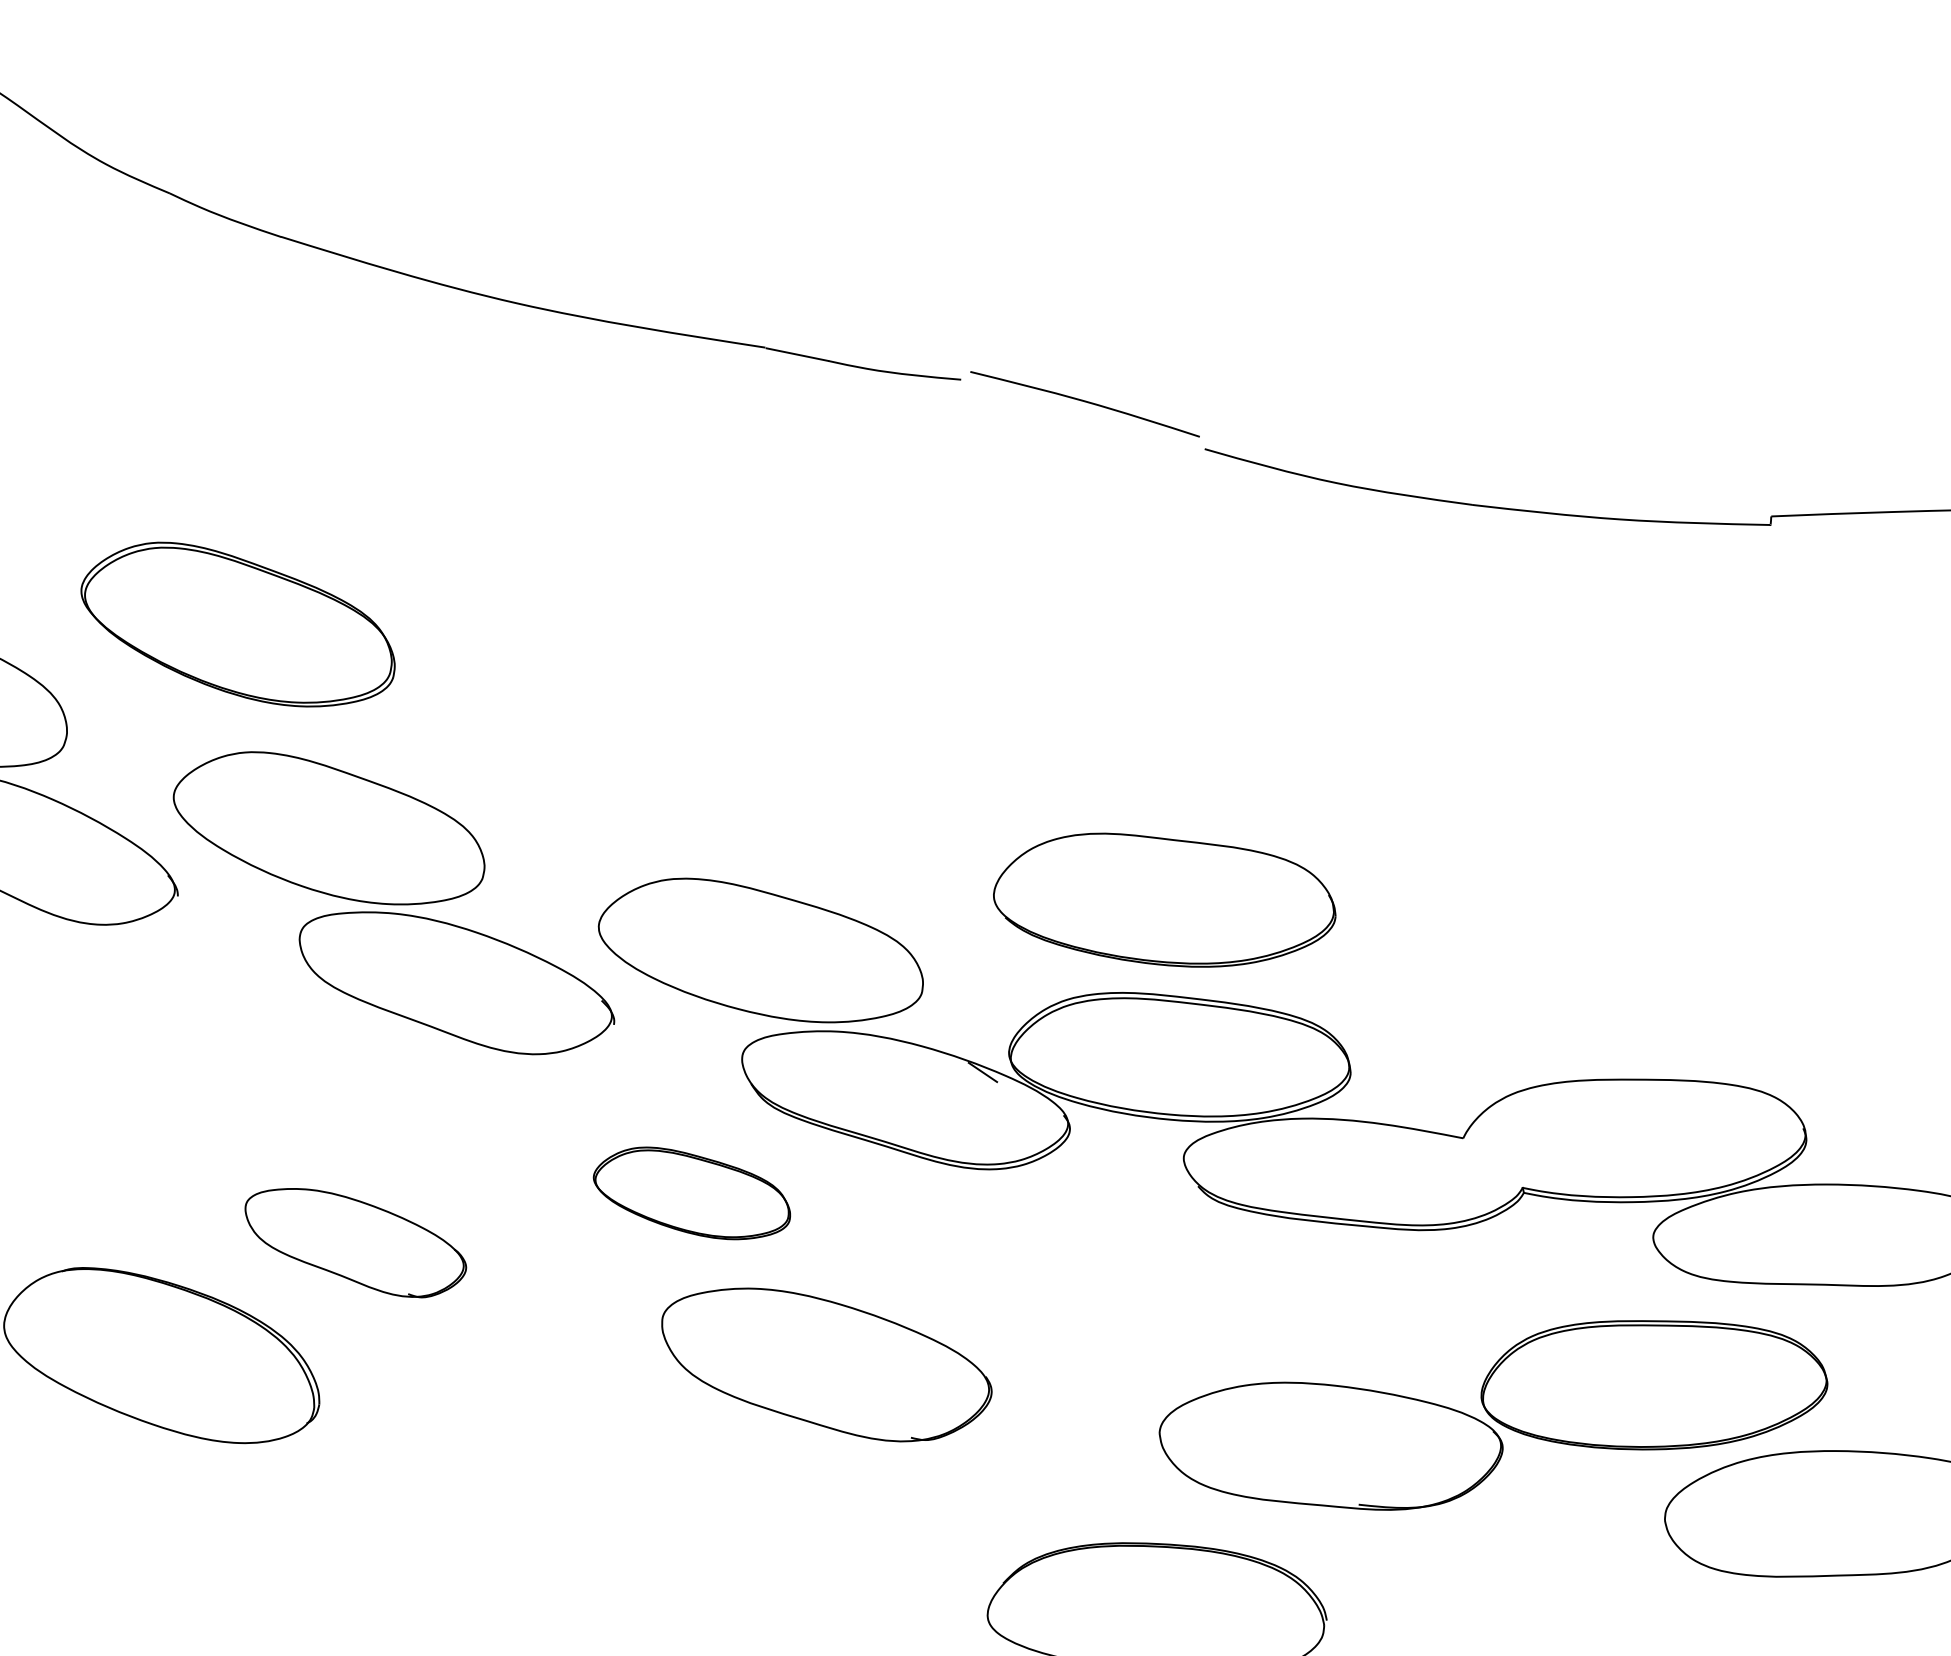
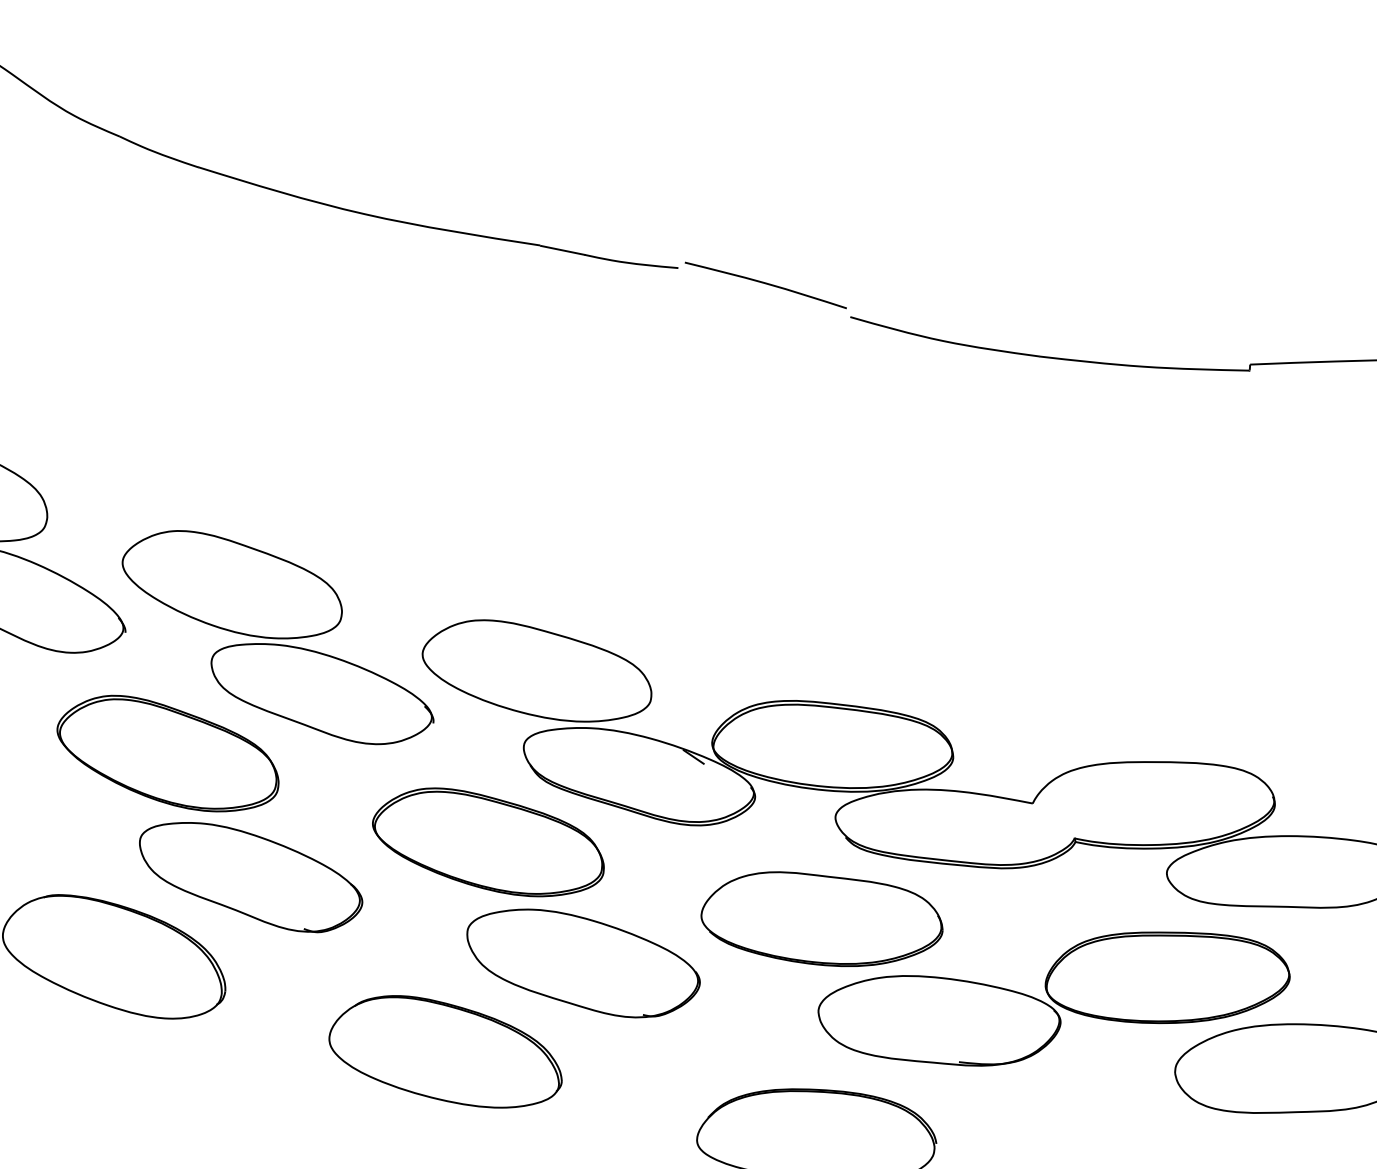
part: (237, 624) -> (167, 753), moved
part: (1164, 899) -> (821, 918), moved
part: (691, 1193) -> (488, 842), size x1.67
part: (355, 1242) -> (250, 877), size x1.43
part: (630, 1490) -> (444, 1052), added

